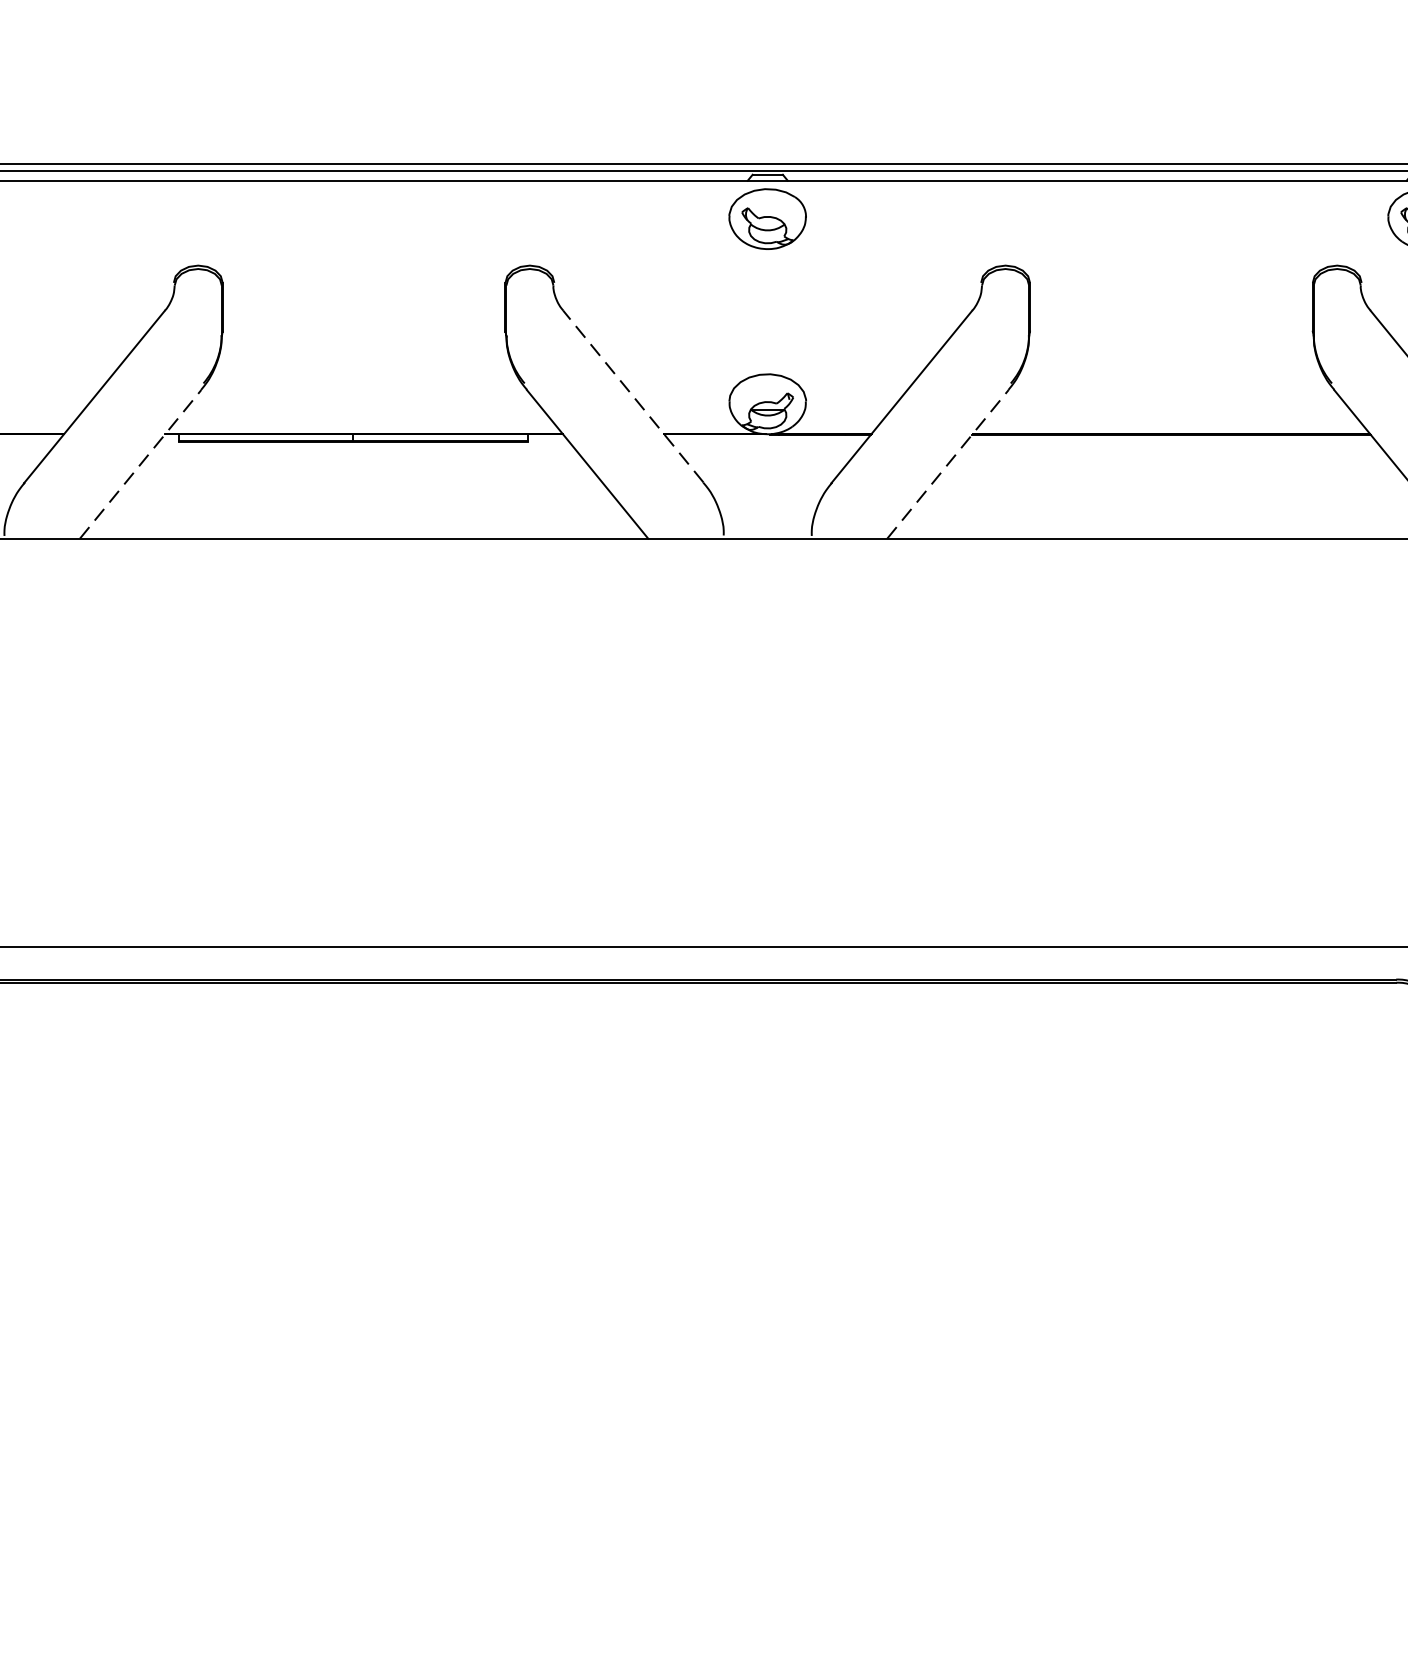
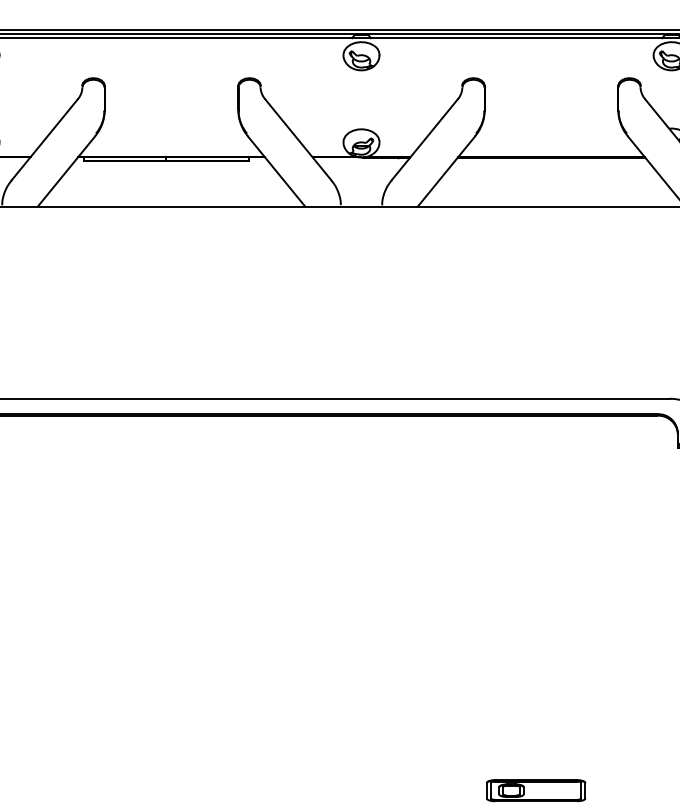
line: (633, 395) -> (298, 139), dashed -> solid
line: (140, 463) -> (66, 171), dashed -> solid
line: (948, 463) -> (446, 171), dashed -> solid

